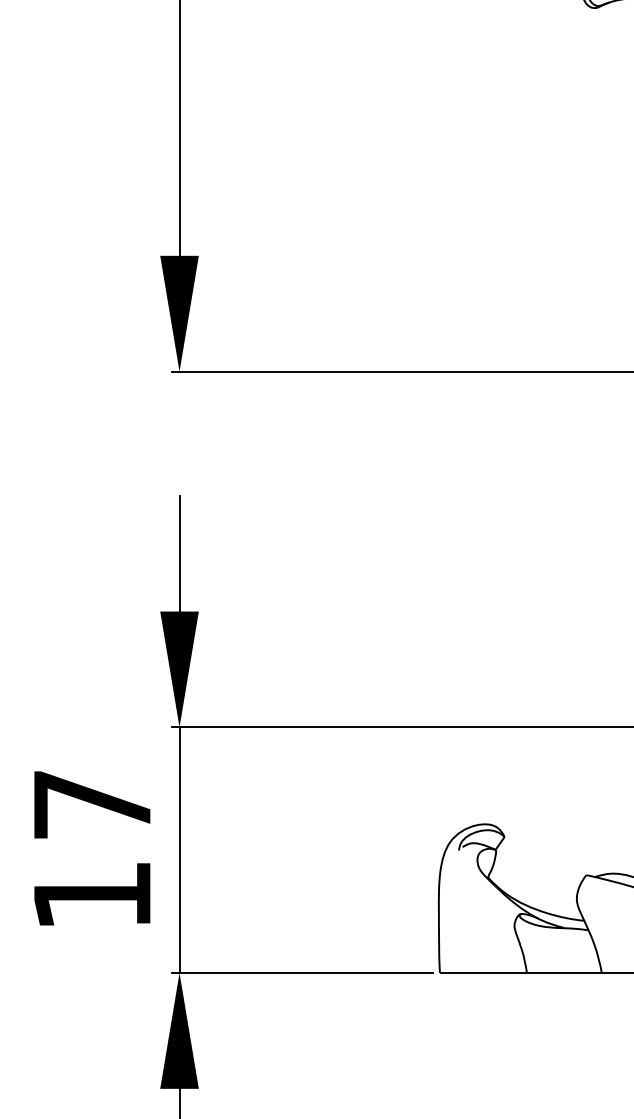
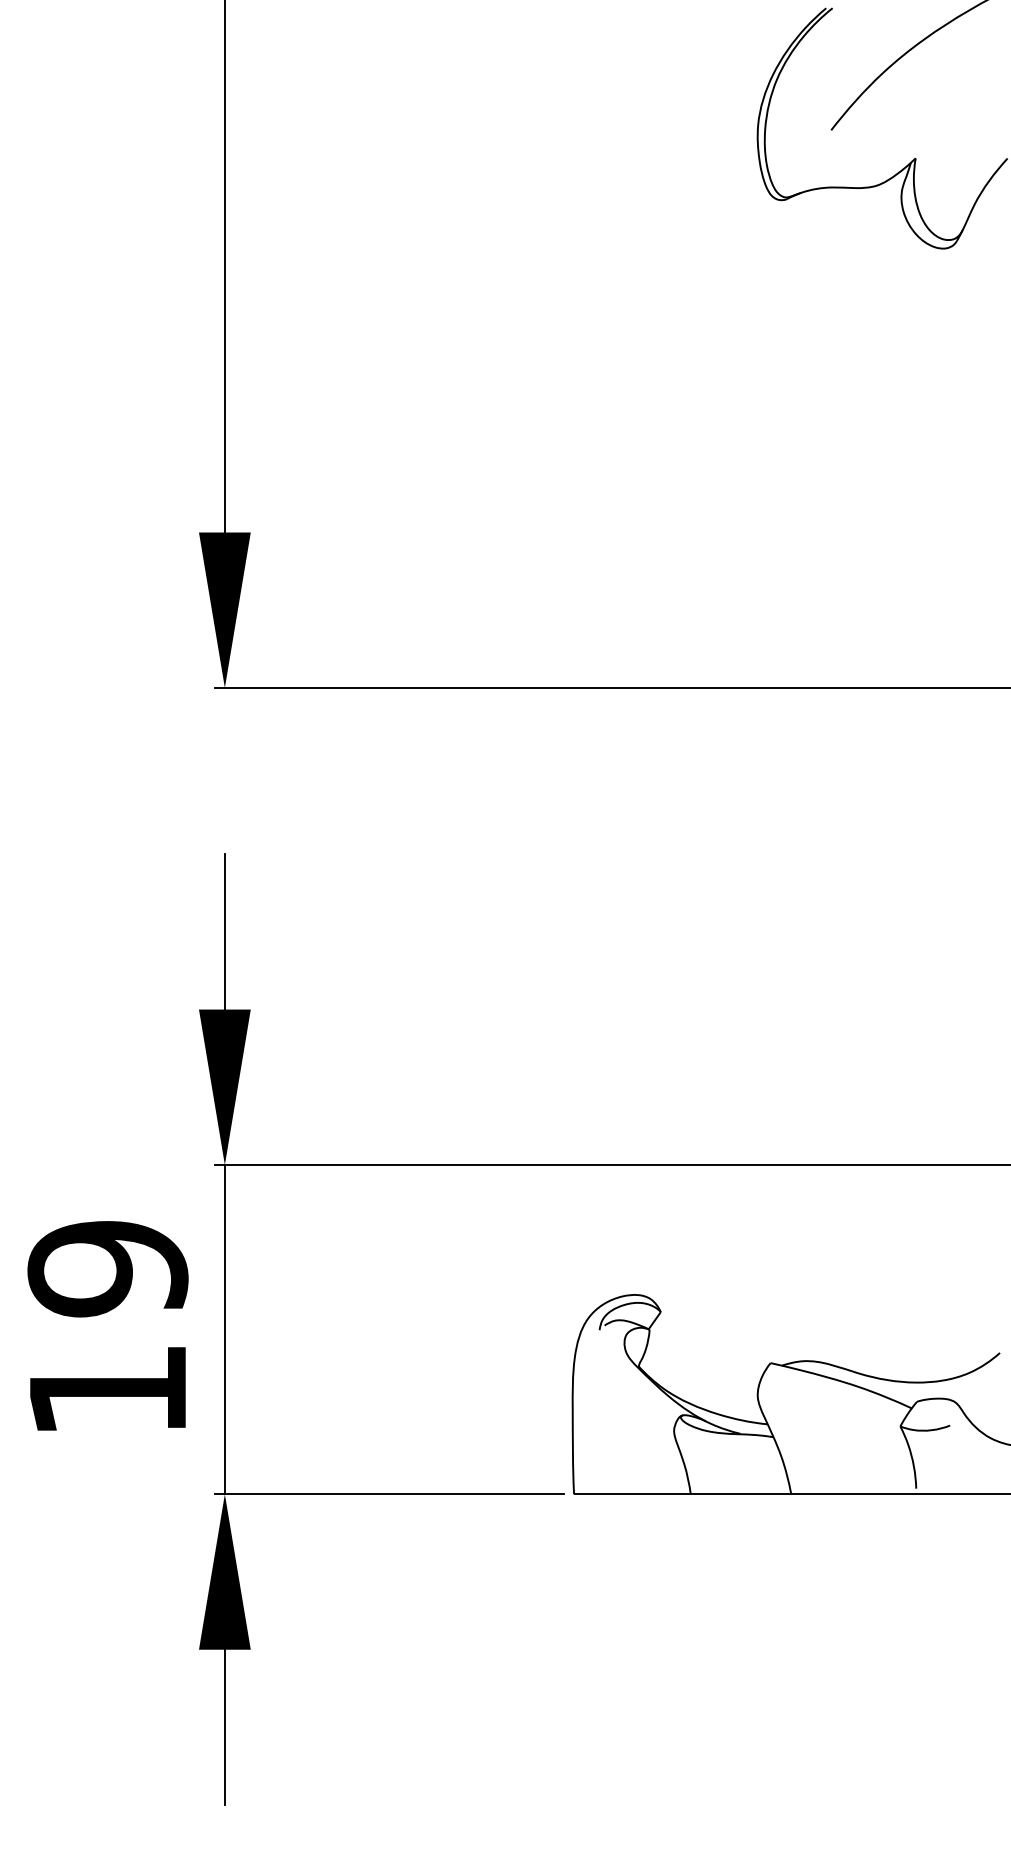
text: (92, 805) -> (107, 1269), 17 -> 19

